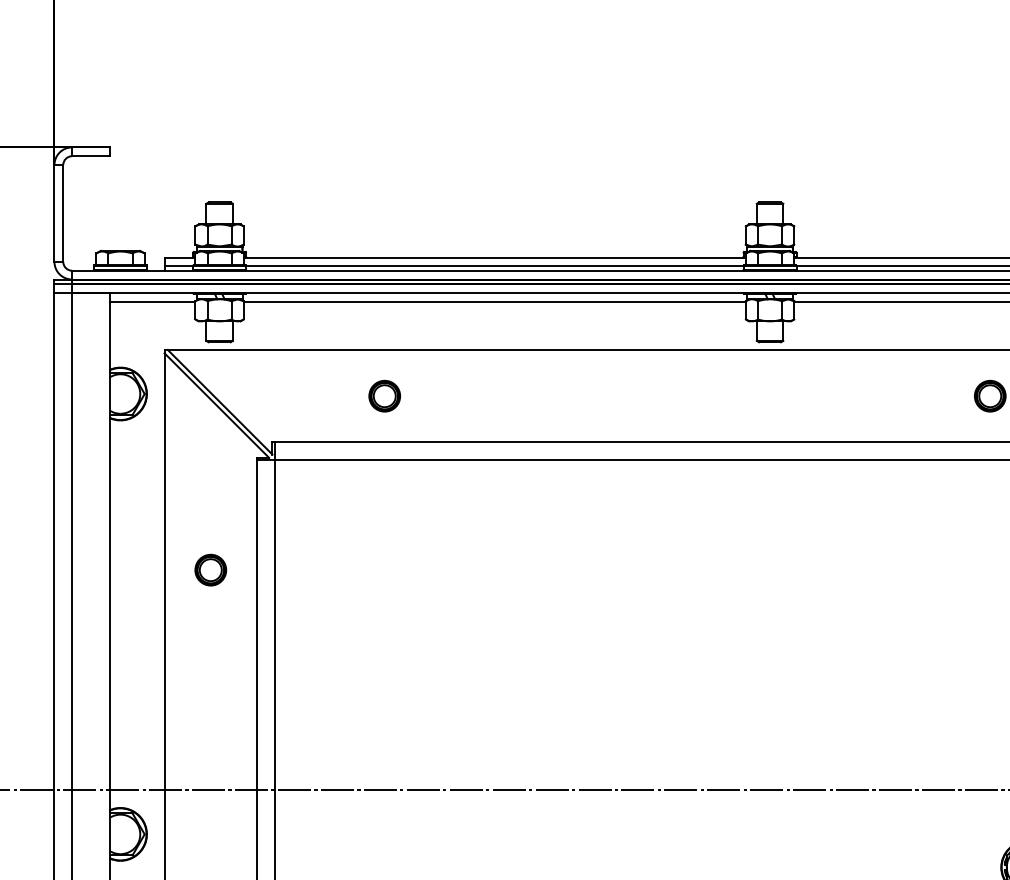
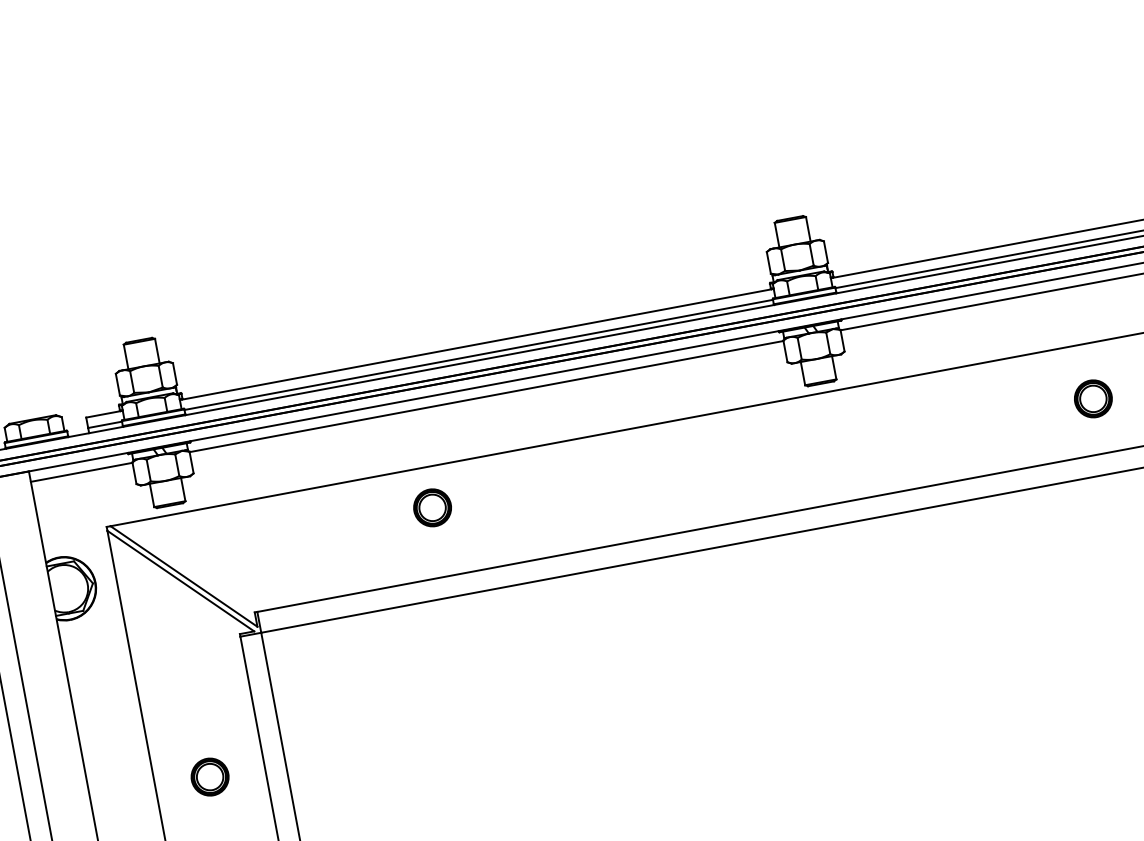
part: (384, 395) -> (432, 507), moved

